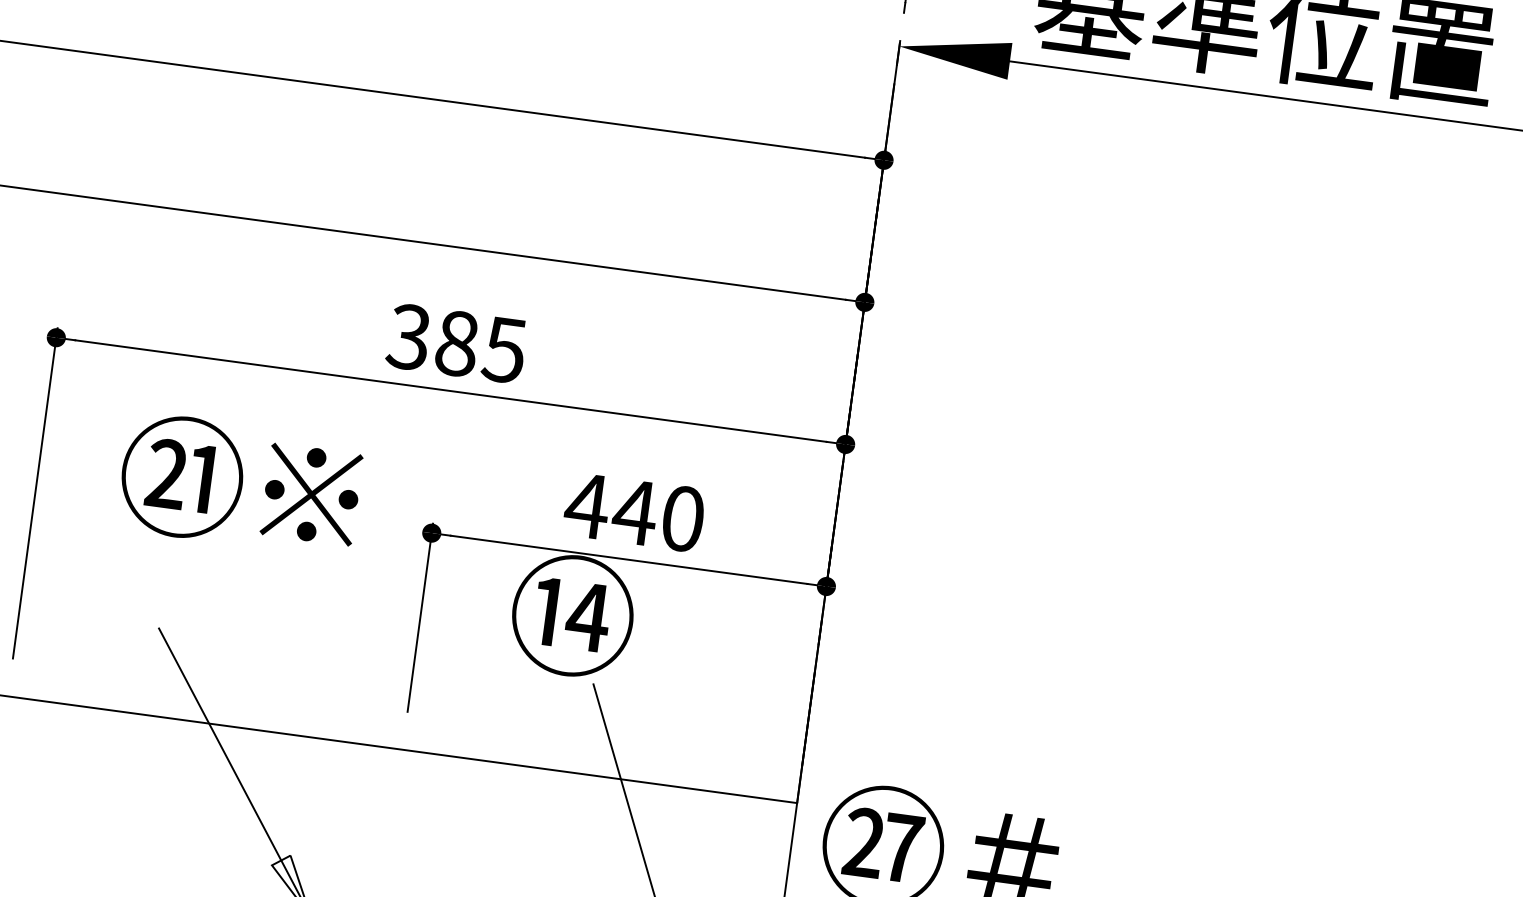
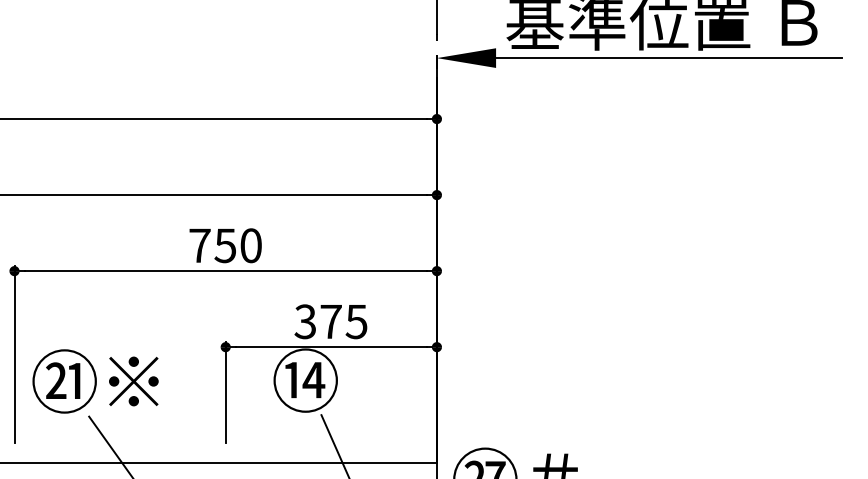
text: (455, 342) -> (224, 245), 385 -> 750
text: (239, 485) -> (95, 381), moved
text: (634, 511) -> (330, 321), 440 -> 375

